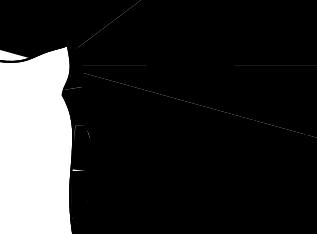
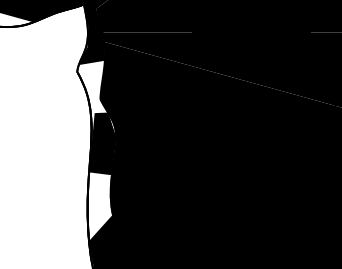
fill: (73, 114) -> (91, 98), removed
fill: (79, 194) -> (100, 206), removed

